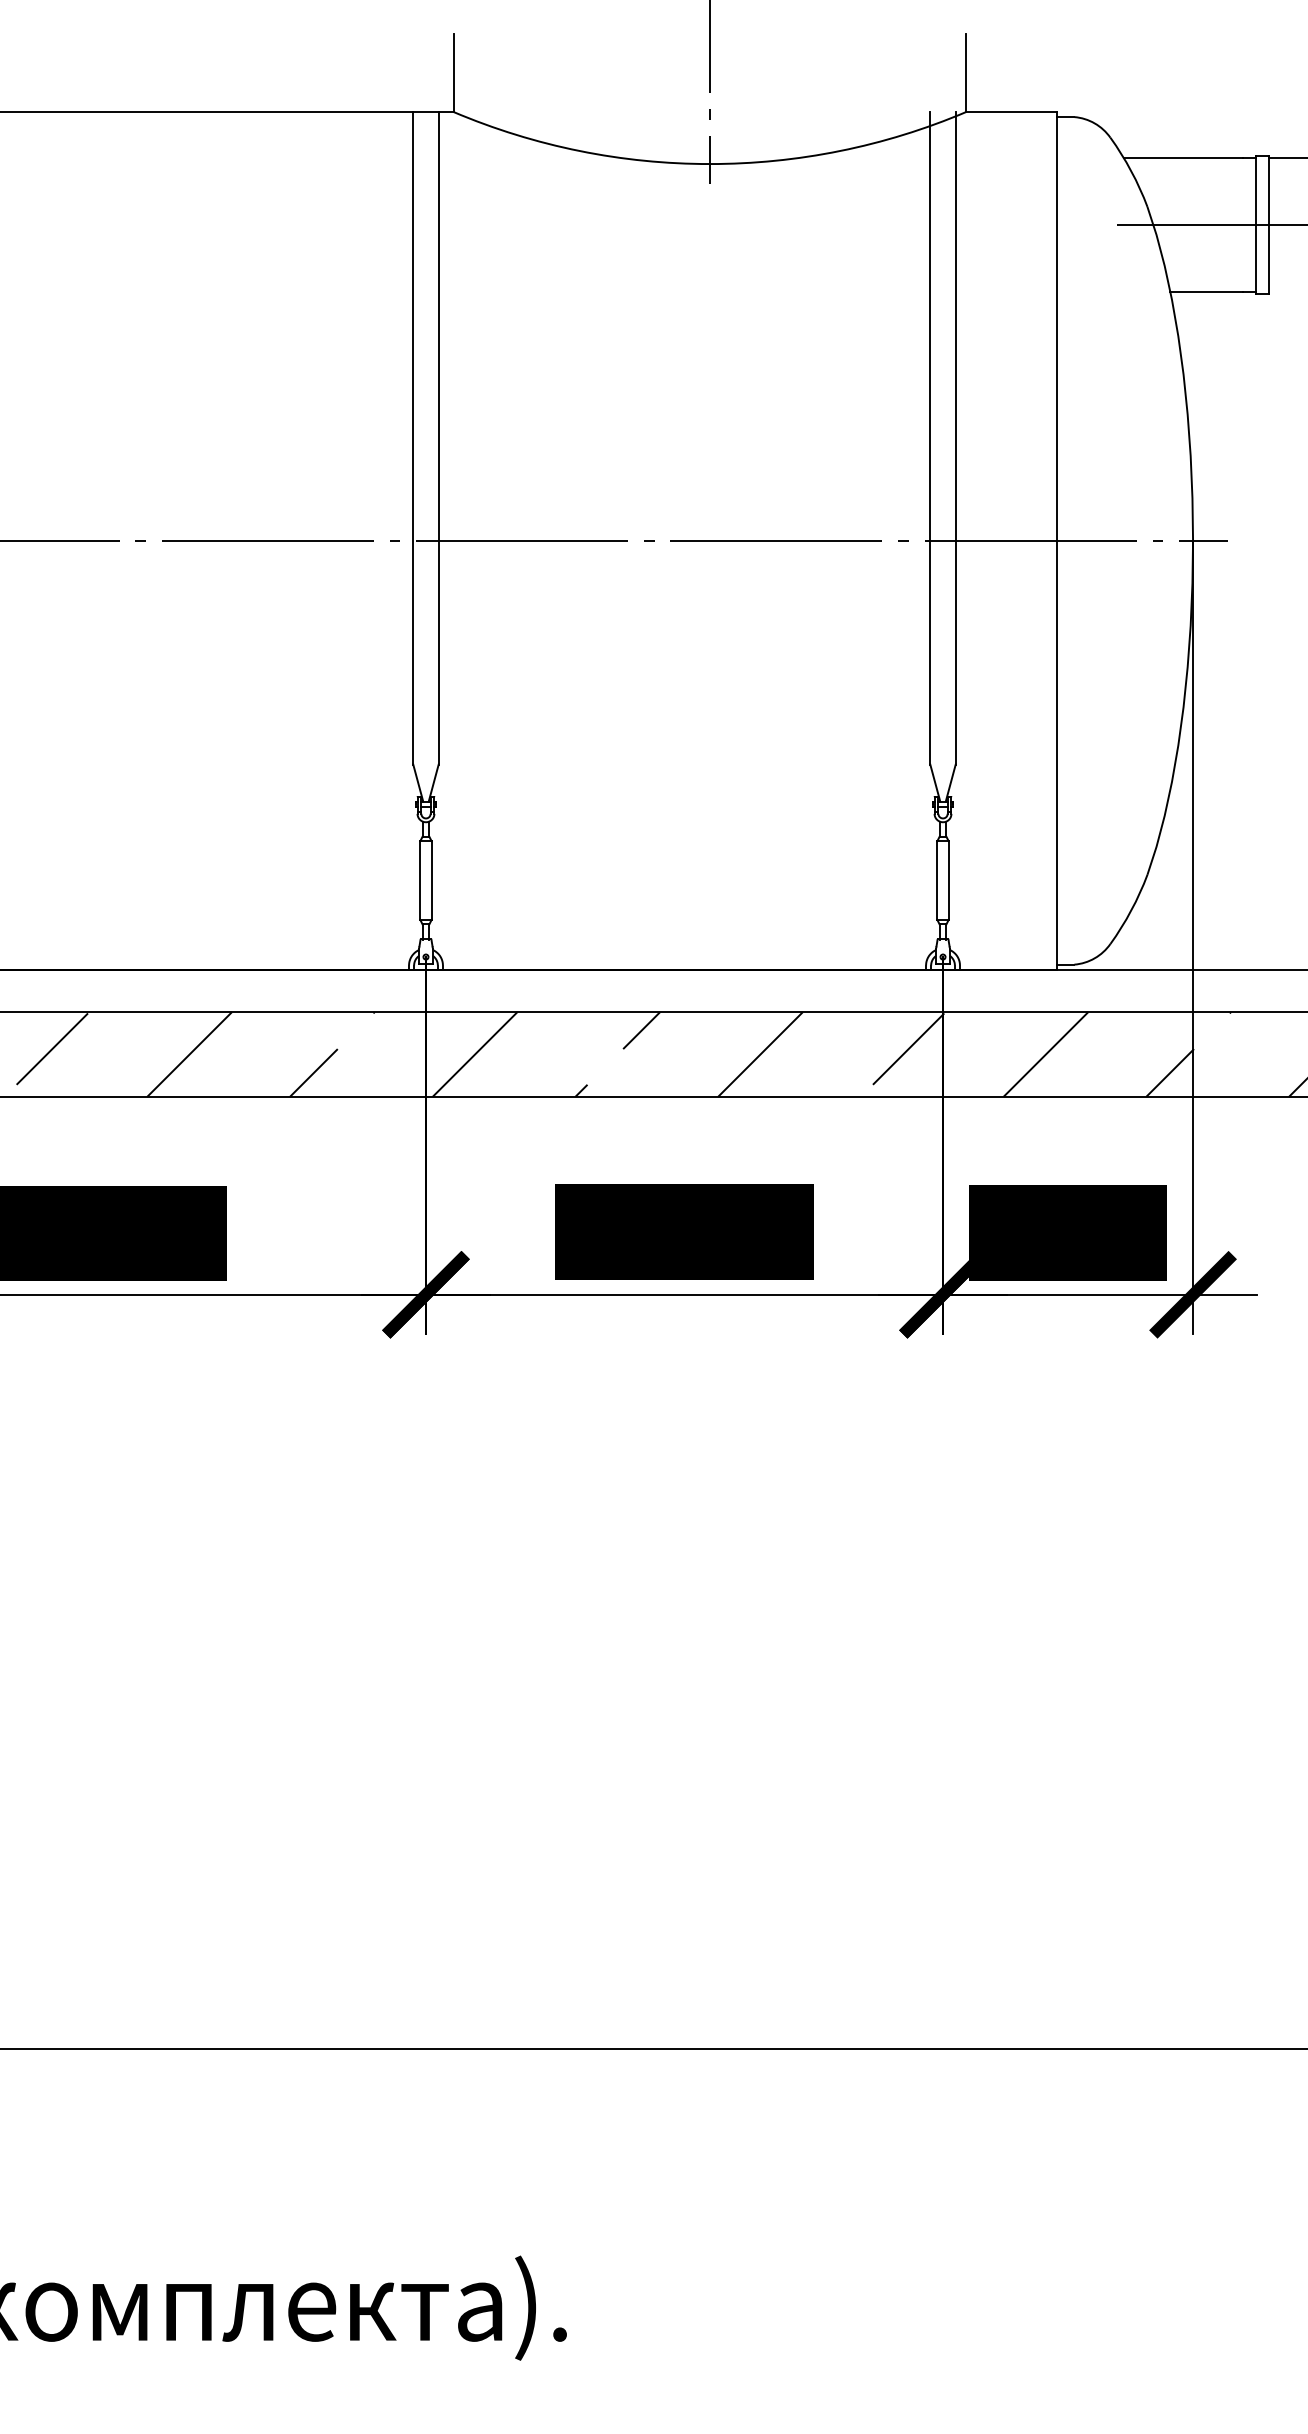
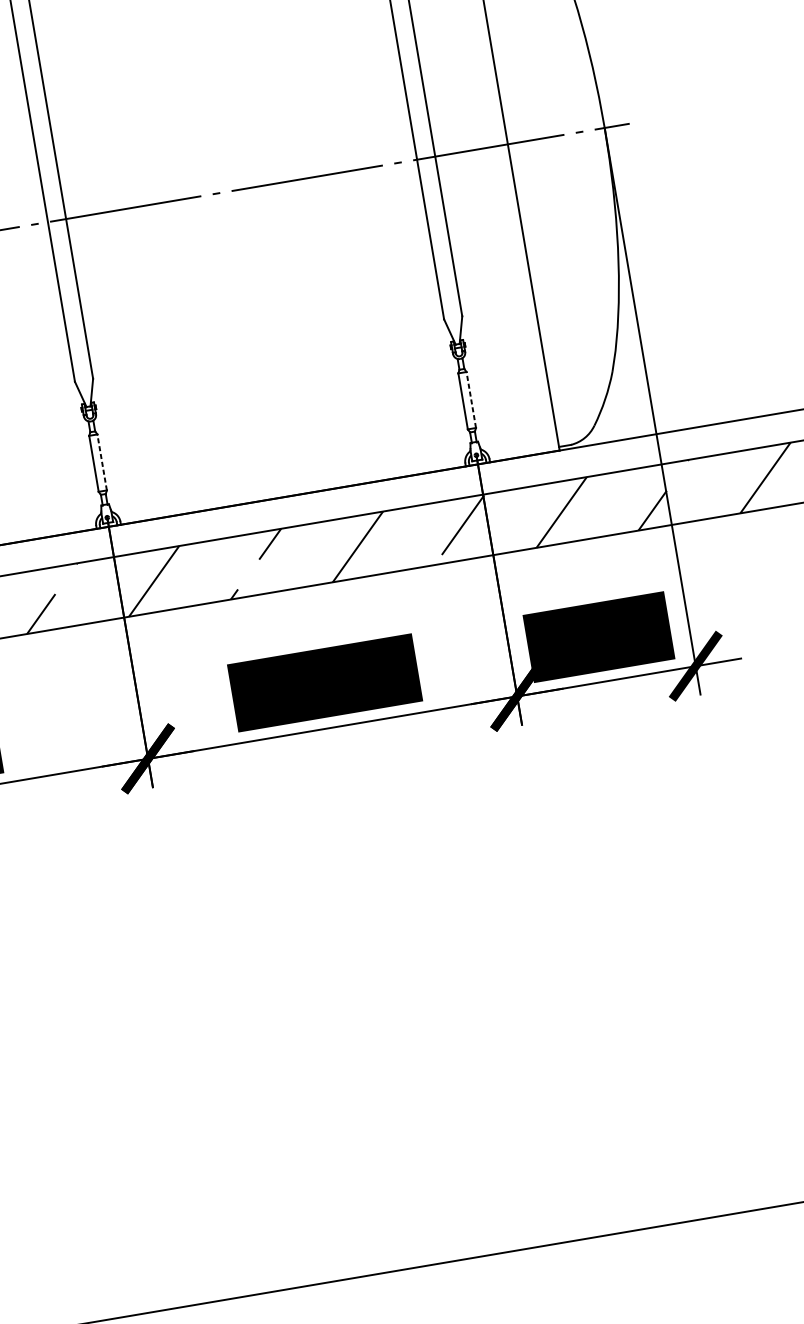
line: (431, 880) -> (101, 462), solid -> dashed
line: (948, 880) -> (471, 399), solid -> dashed

